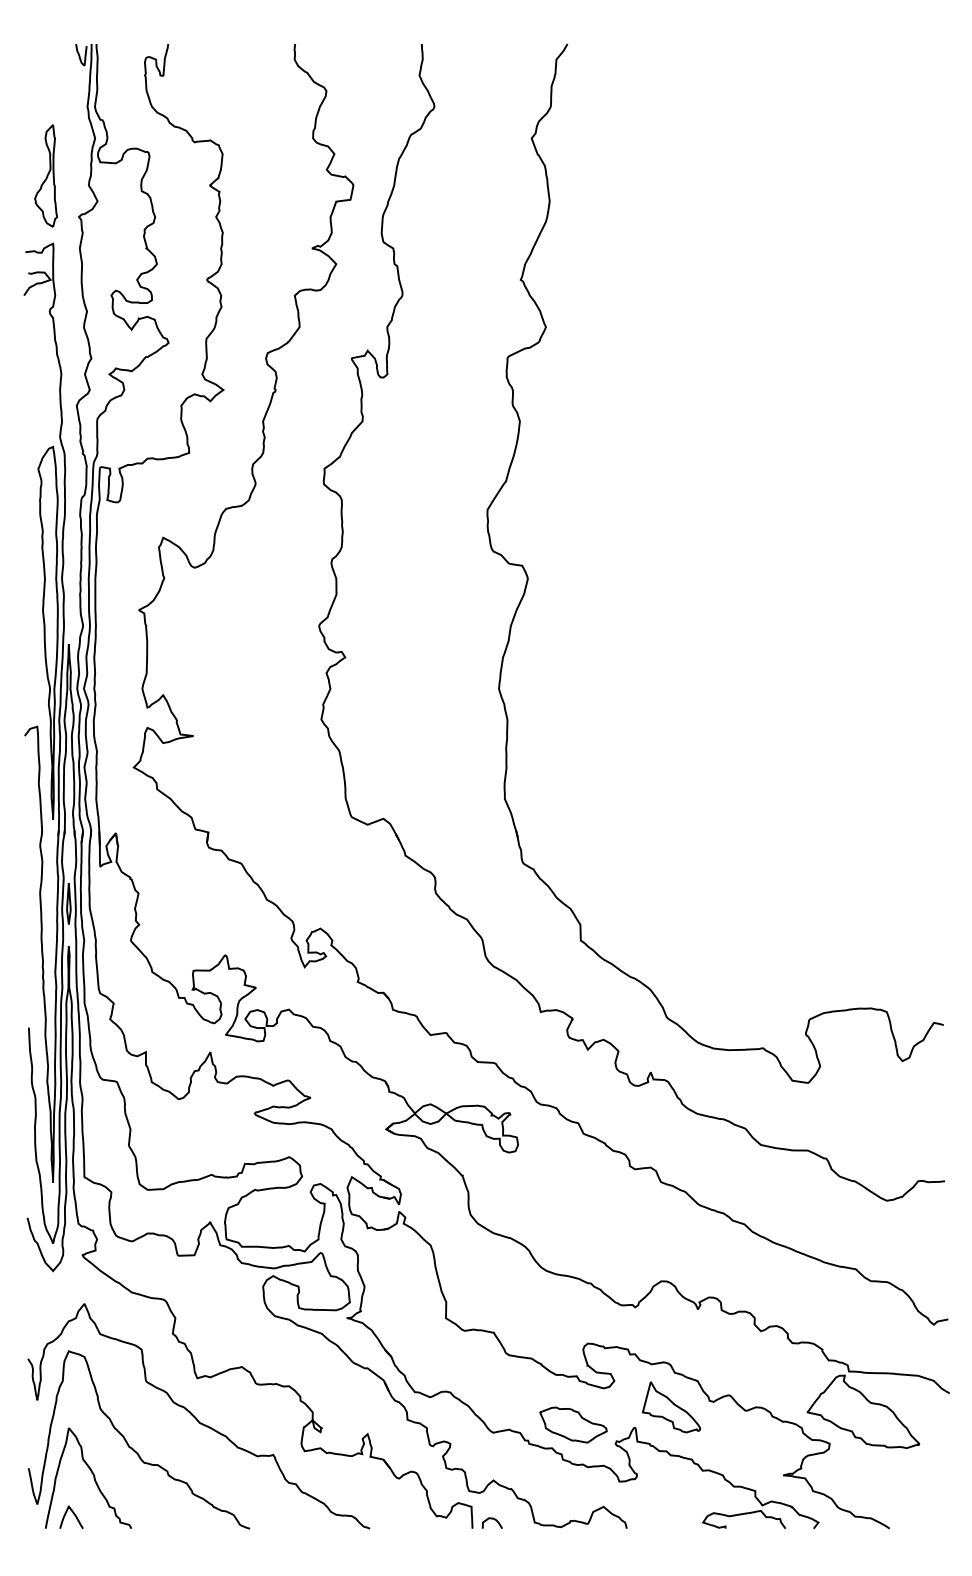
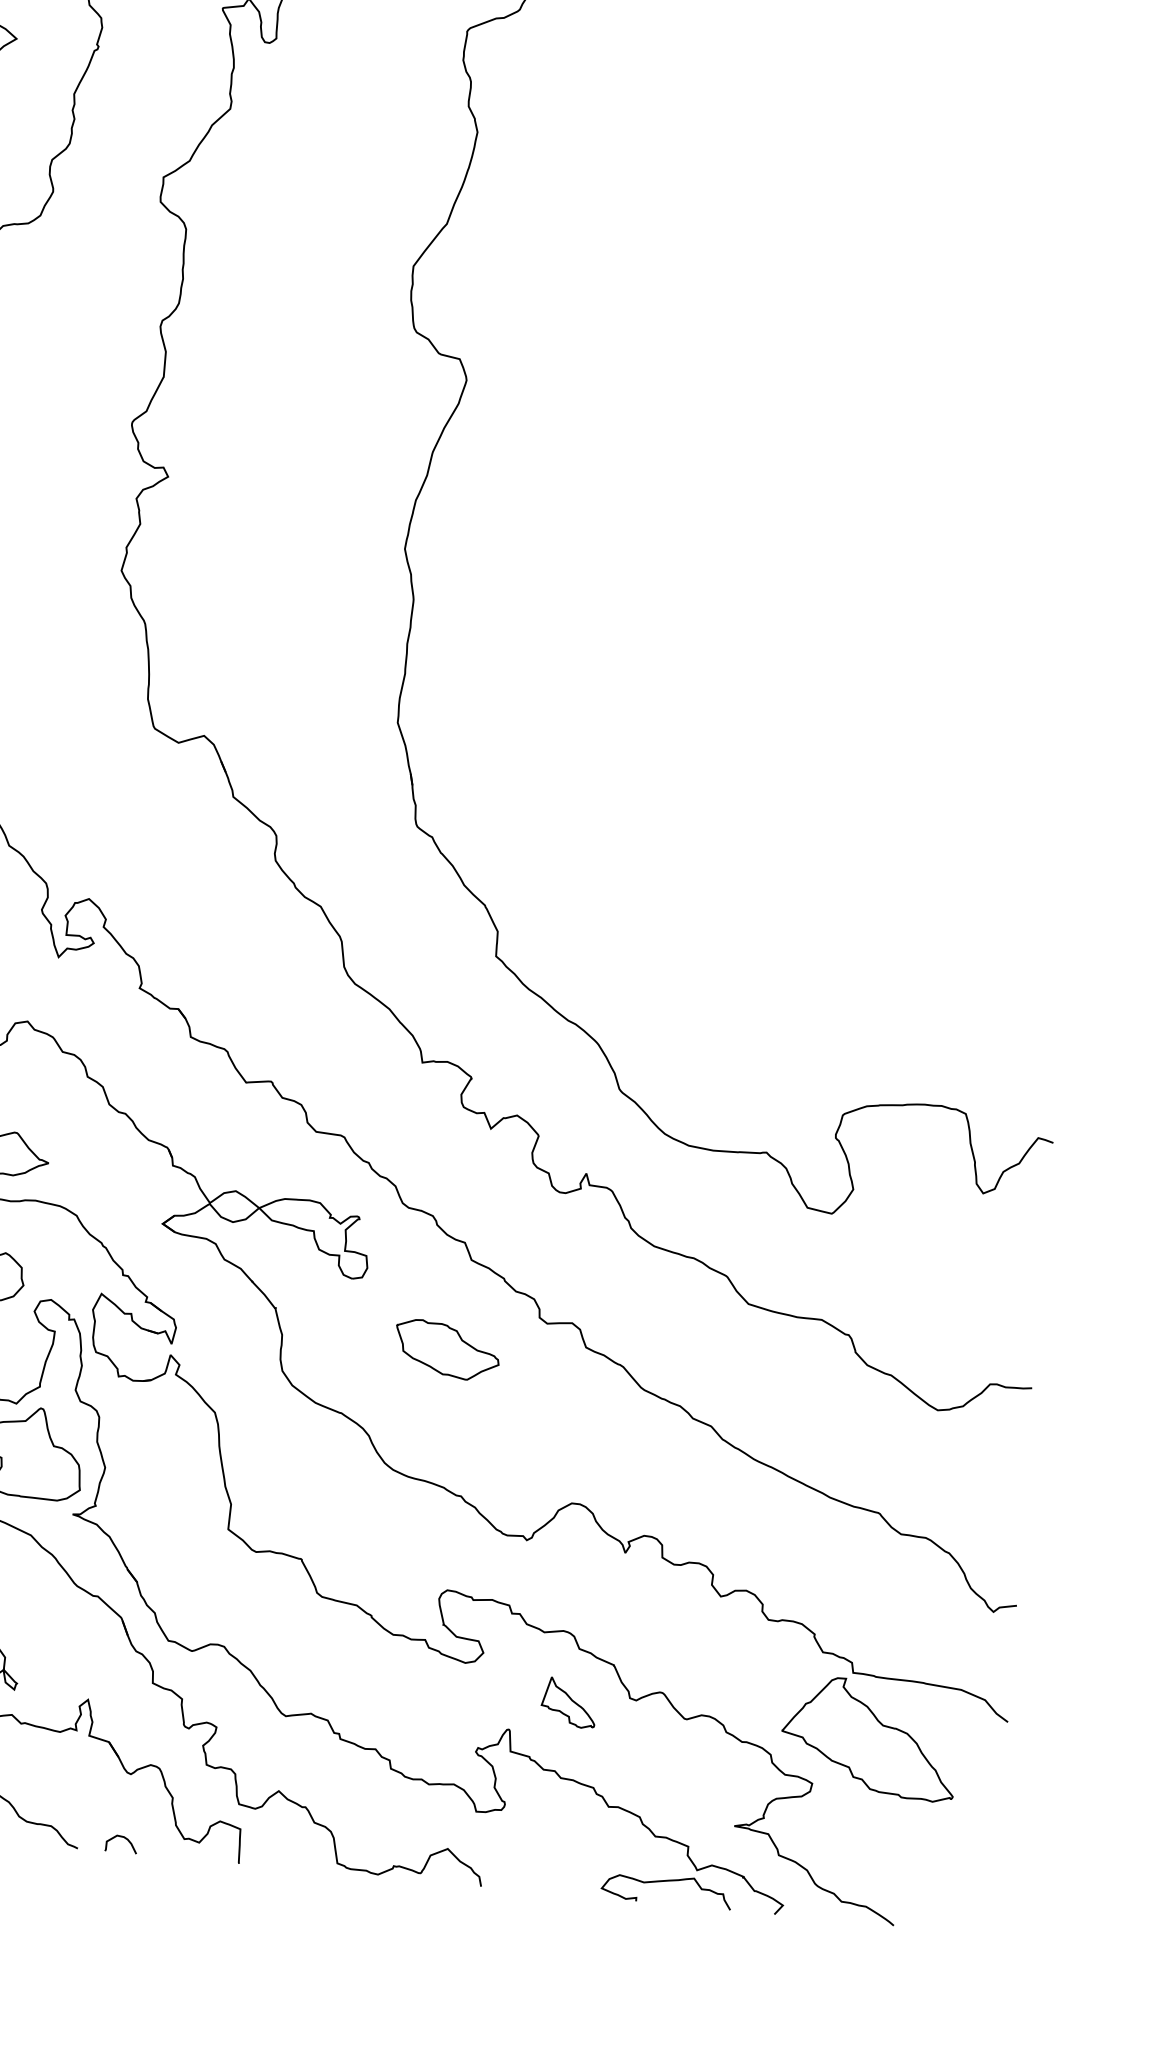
part: (671, 1407) -> (569, 1703), size x0.6
part: (573, 1424) -> (447, 1349), moved
curve: (491, 1519) -> (120, 1838), moved

